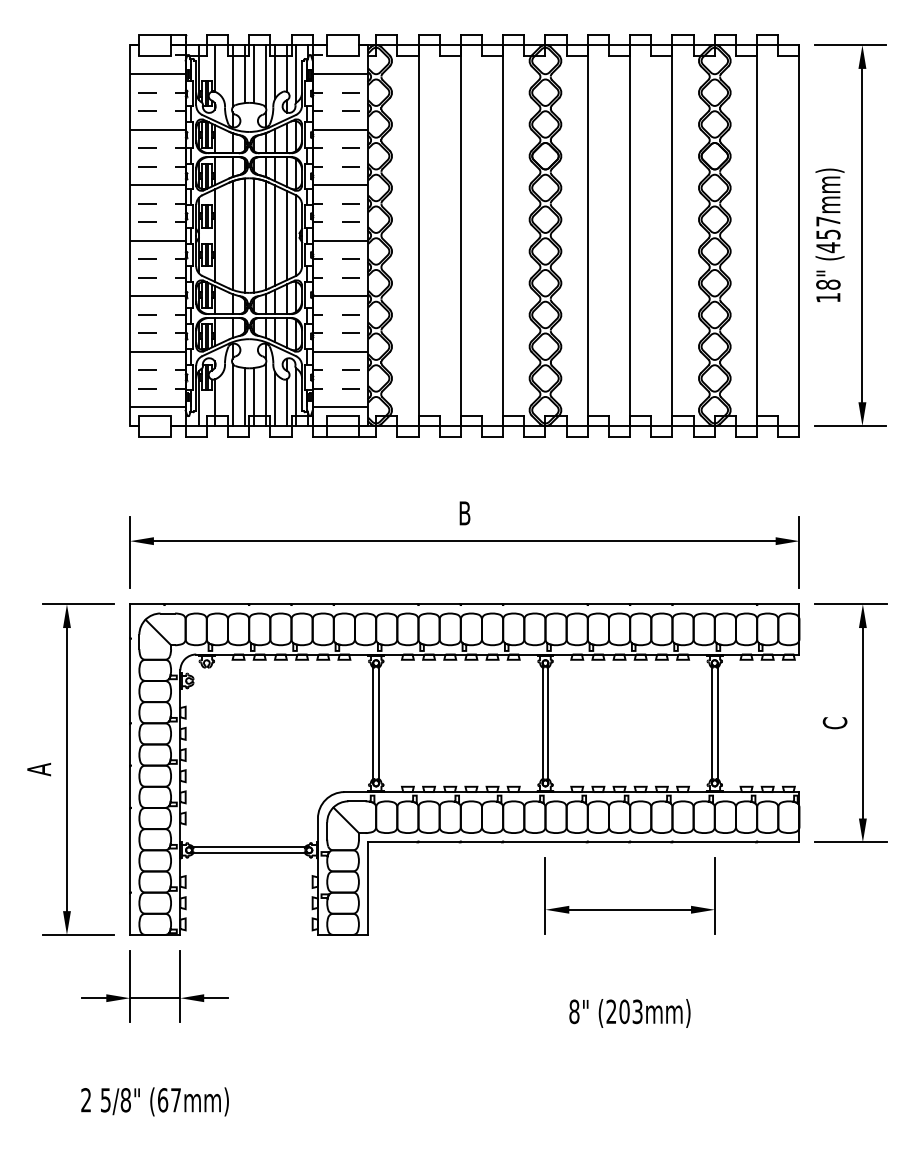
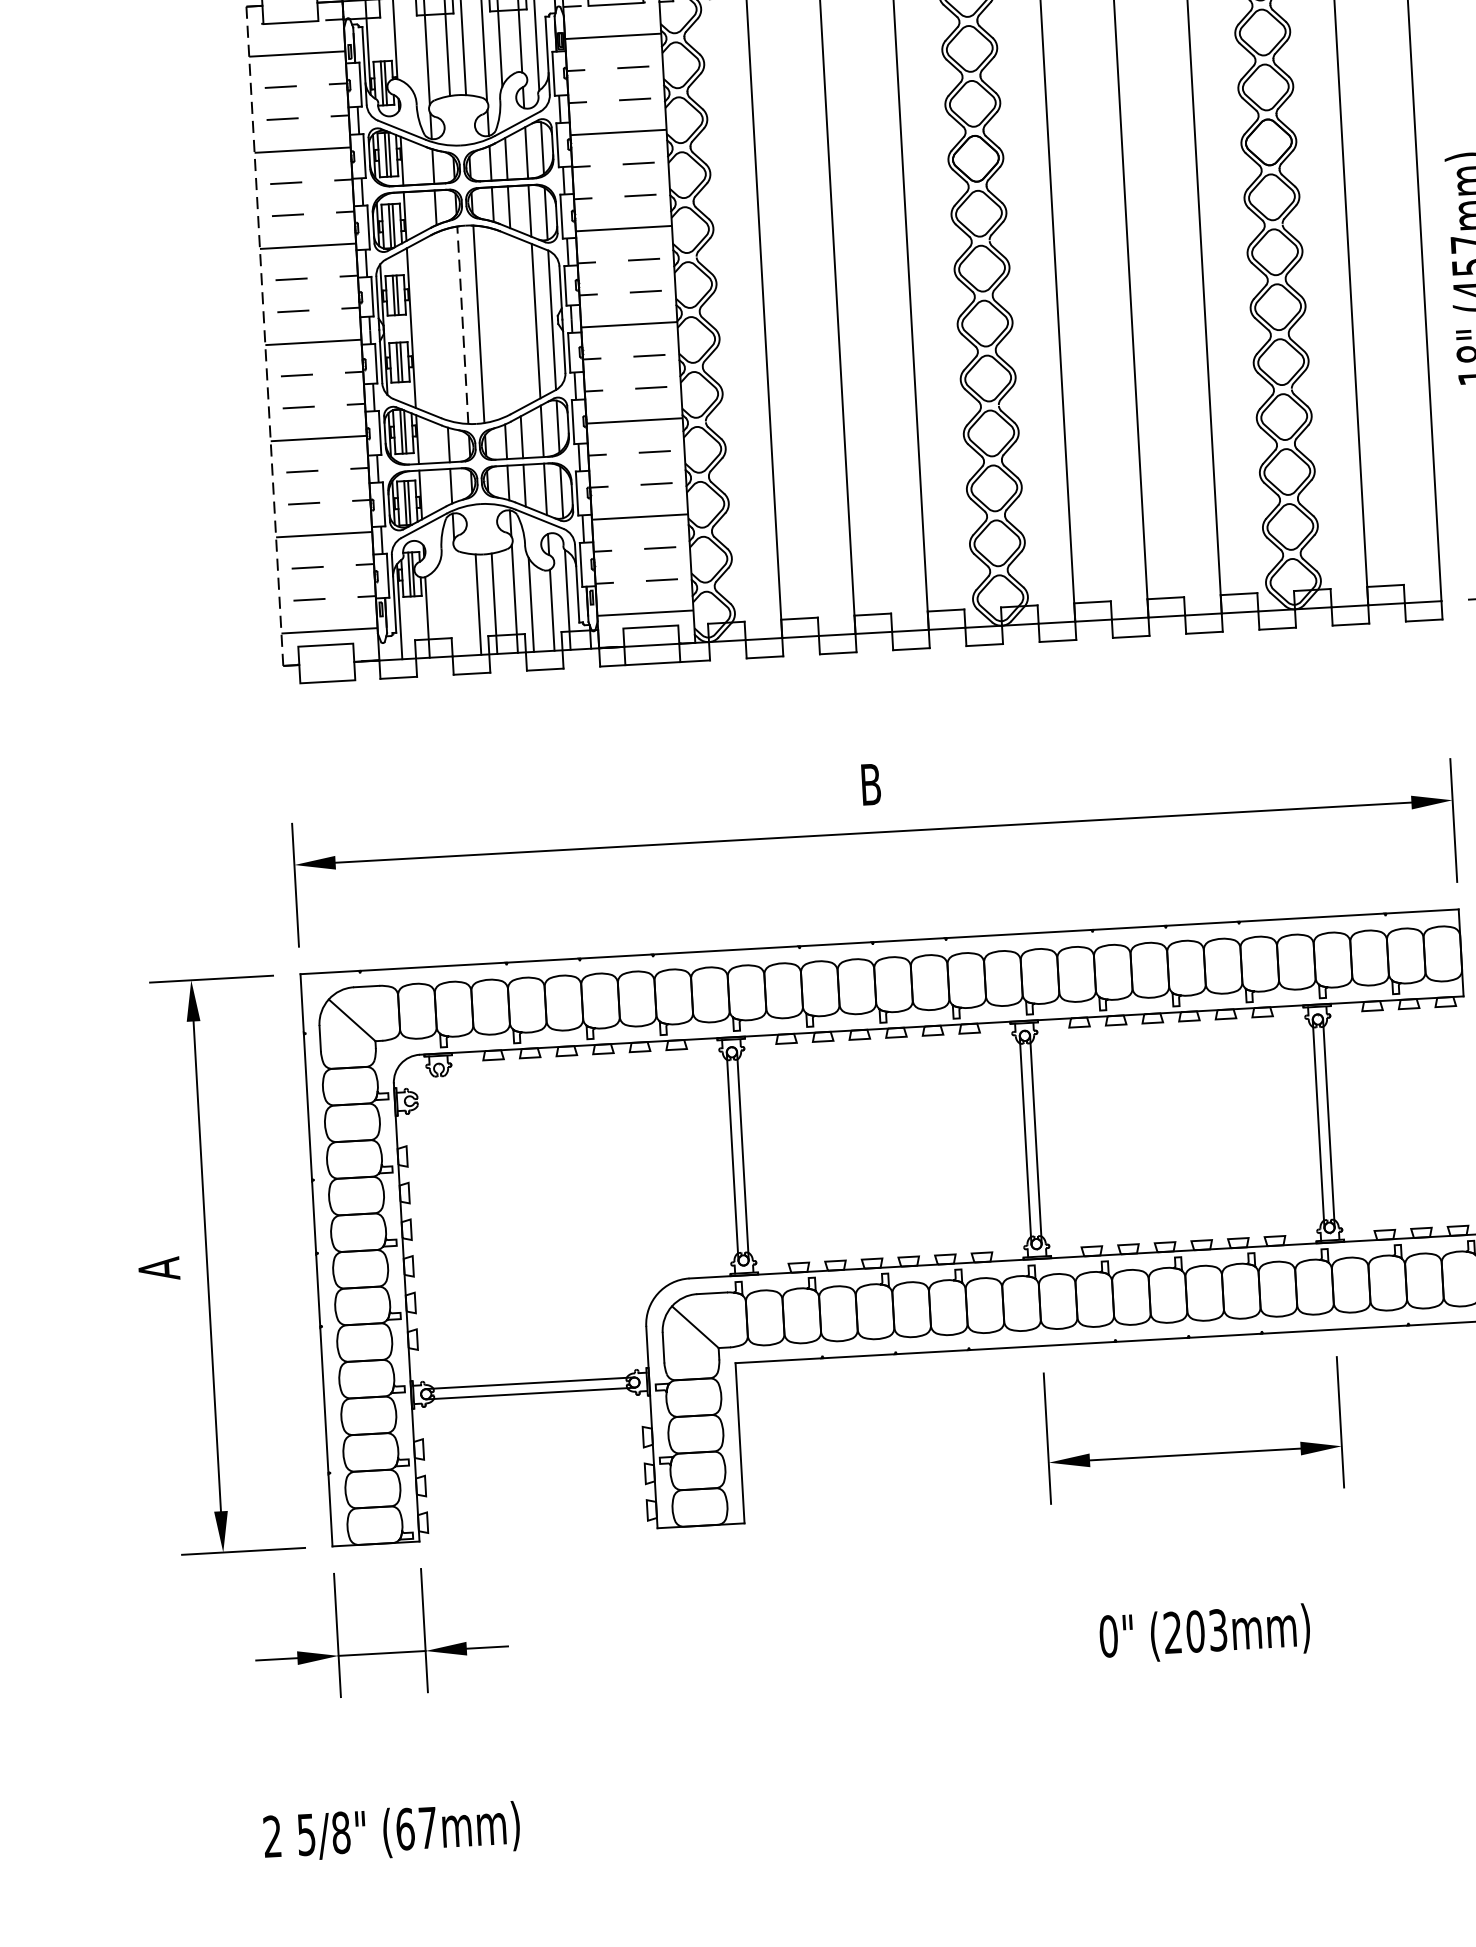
line: (130, 235) -> (265, 336), solid -> dashed
line: (232, 235) -> (442, 326), removed
line: (244, 235) -> (462, 325), solid -> dashed
line: (265, 235) -> (499, 323), removed
line: (274, 235) -> (514, 322), removed
line: (232, 394) -> (457, 601), removed
text: (574, 1011) -> (1108, 1635), 8" -> 0"

